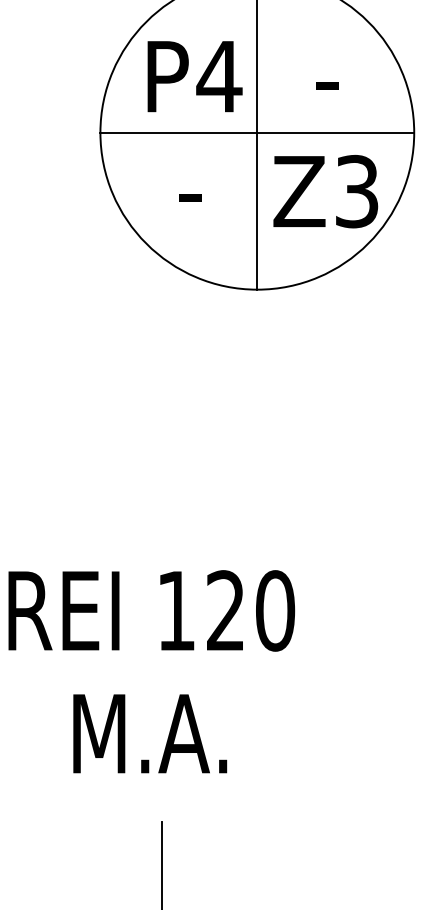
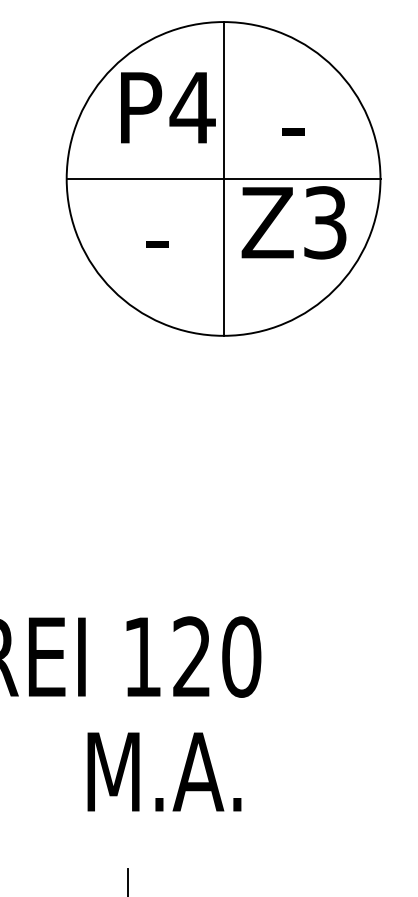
text: (194, 76) -> (167, 107), moved
text: (325, 191) -> (293, 222), moved
text: (150, 733) -> (164, 771), moved

